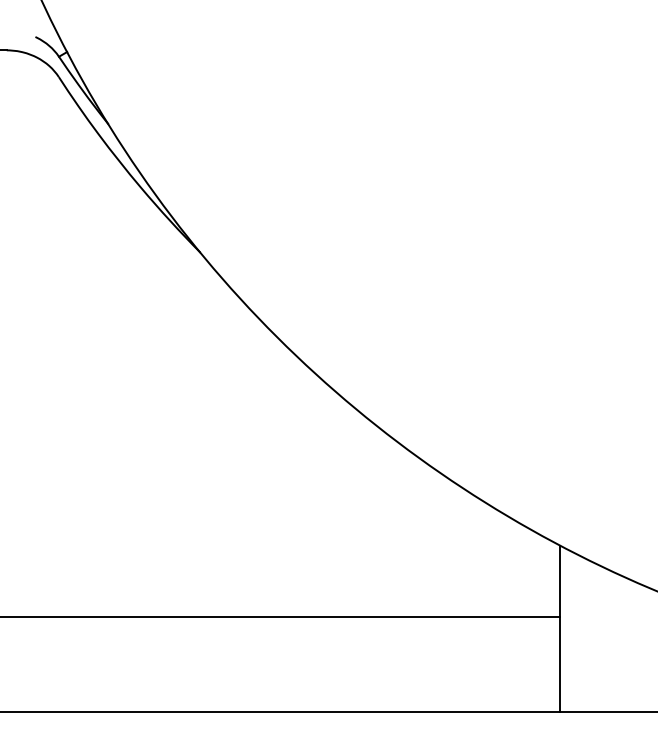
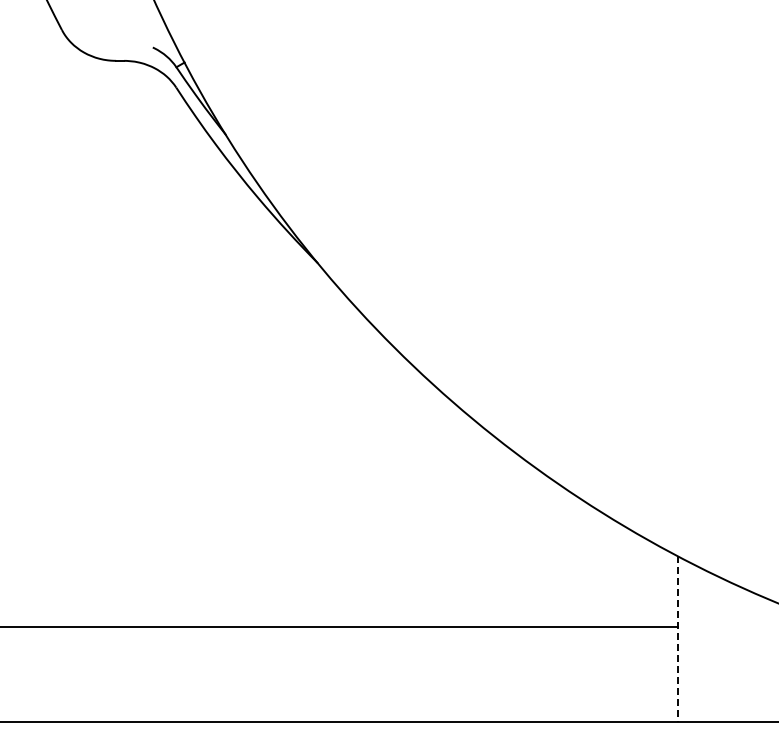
line: (560, 628) -> (677, 639), solid -> dashed

